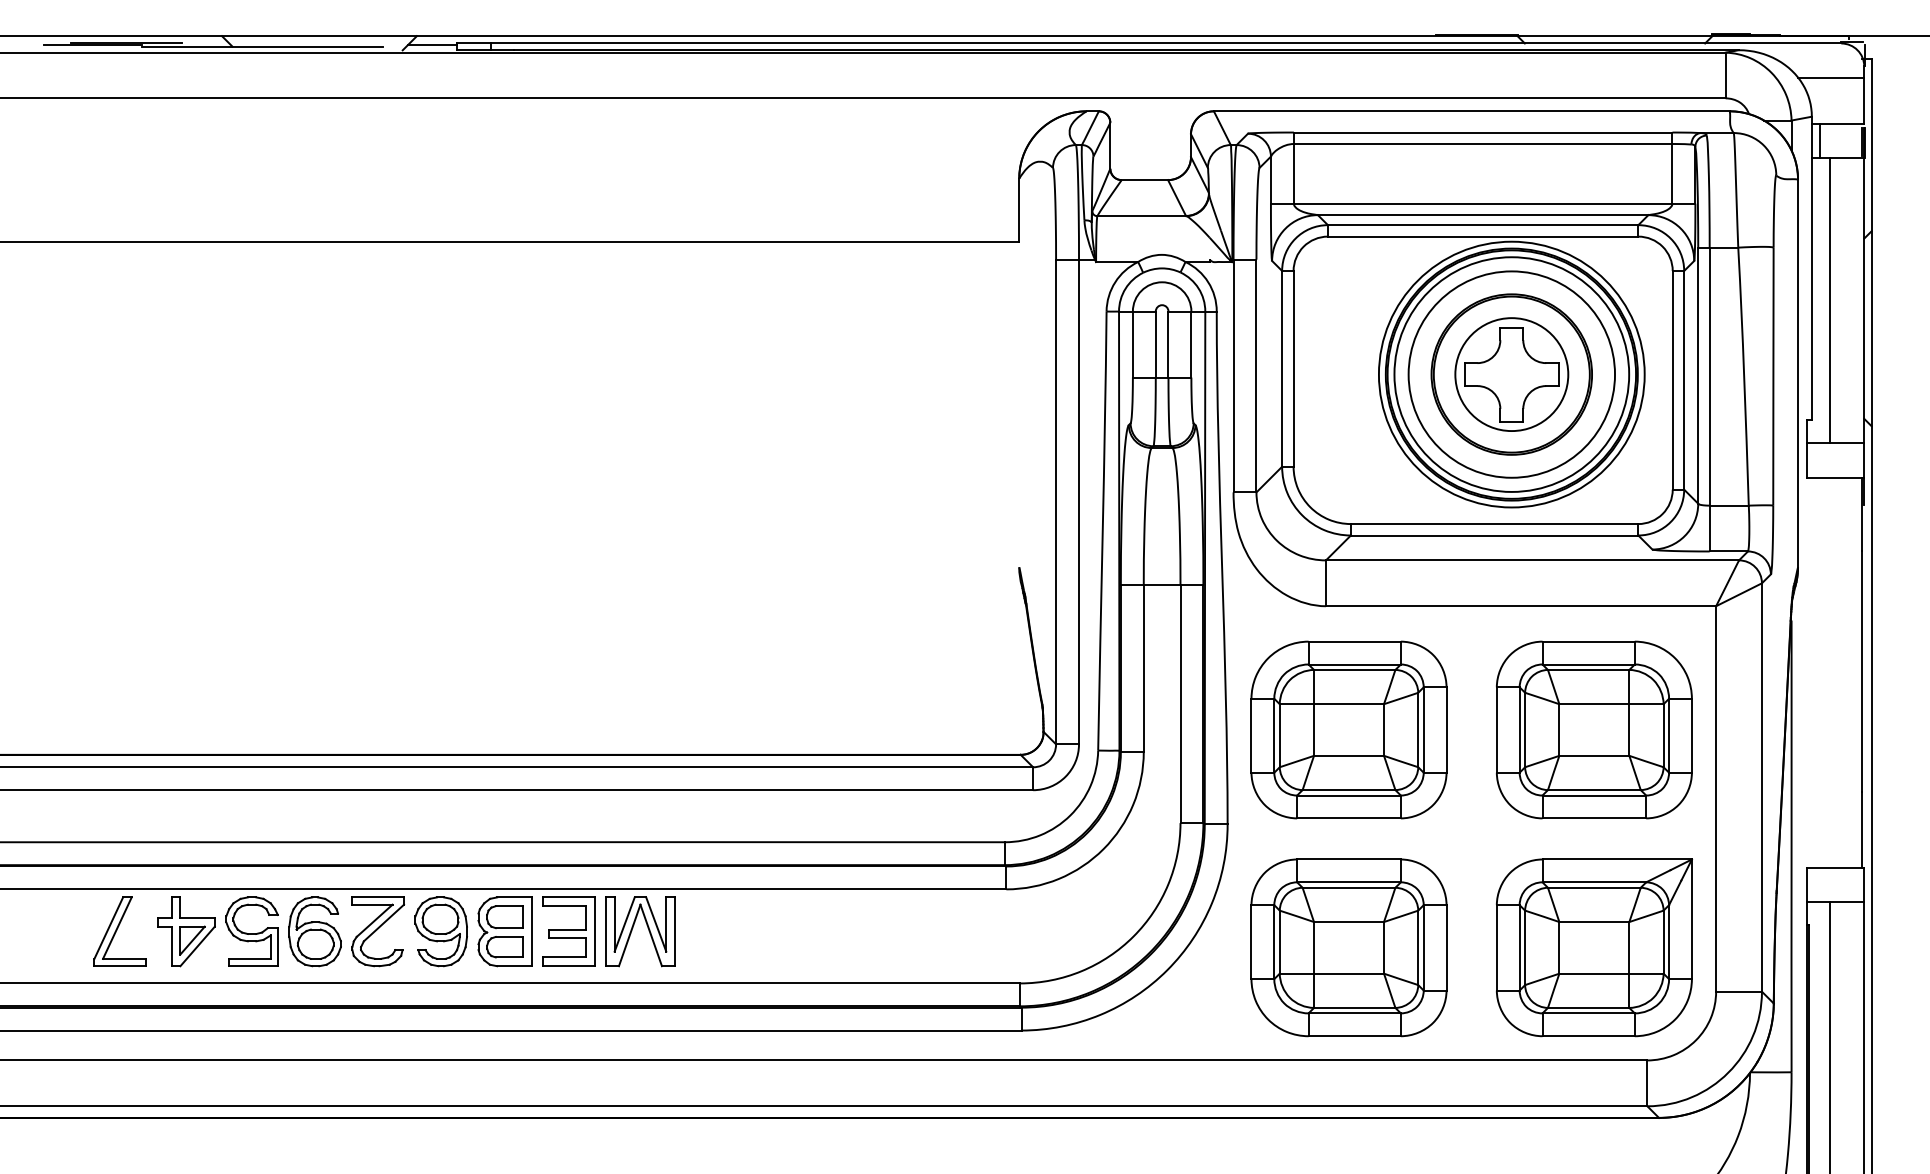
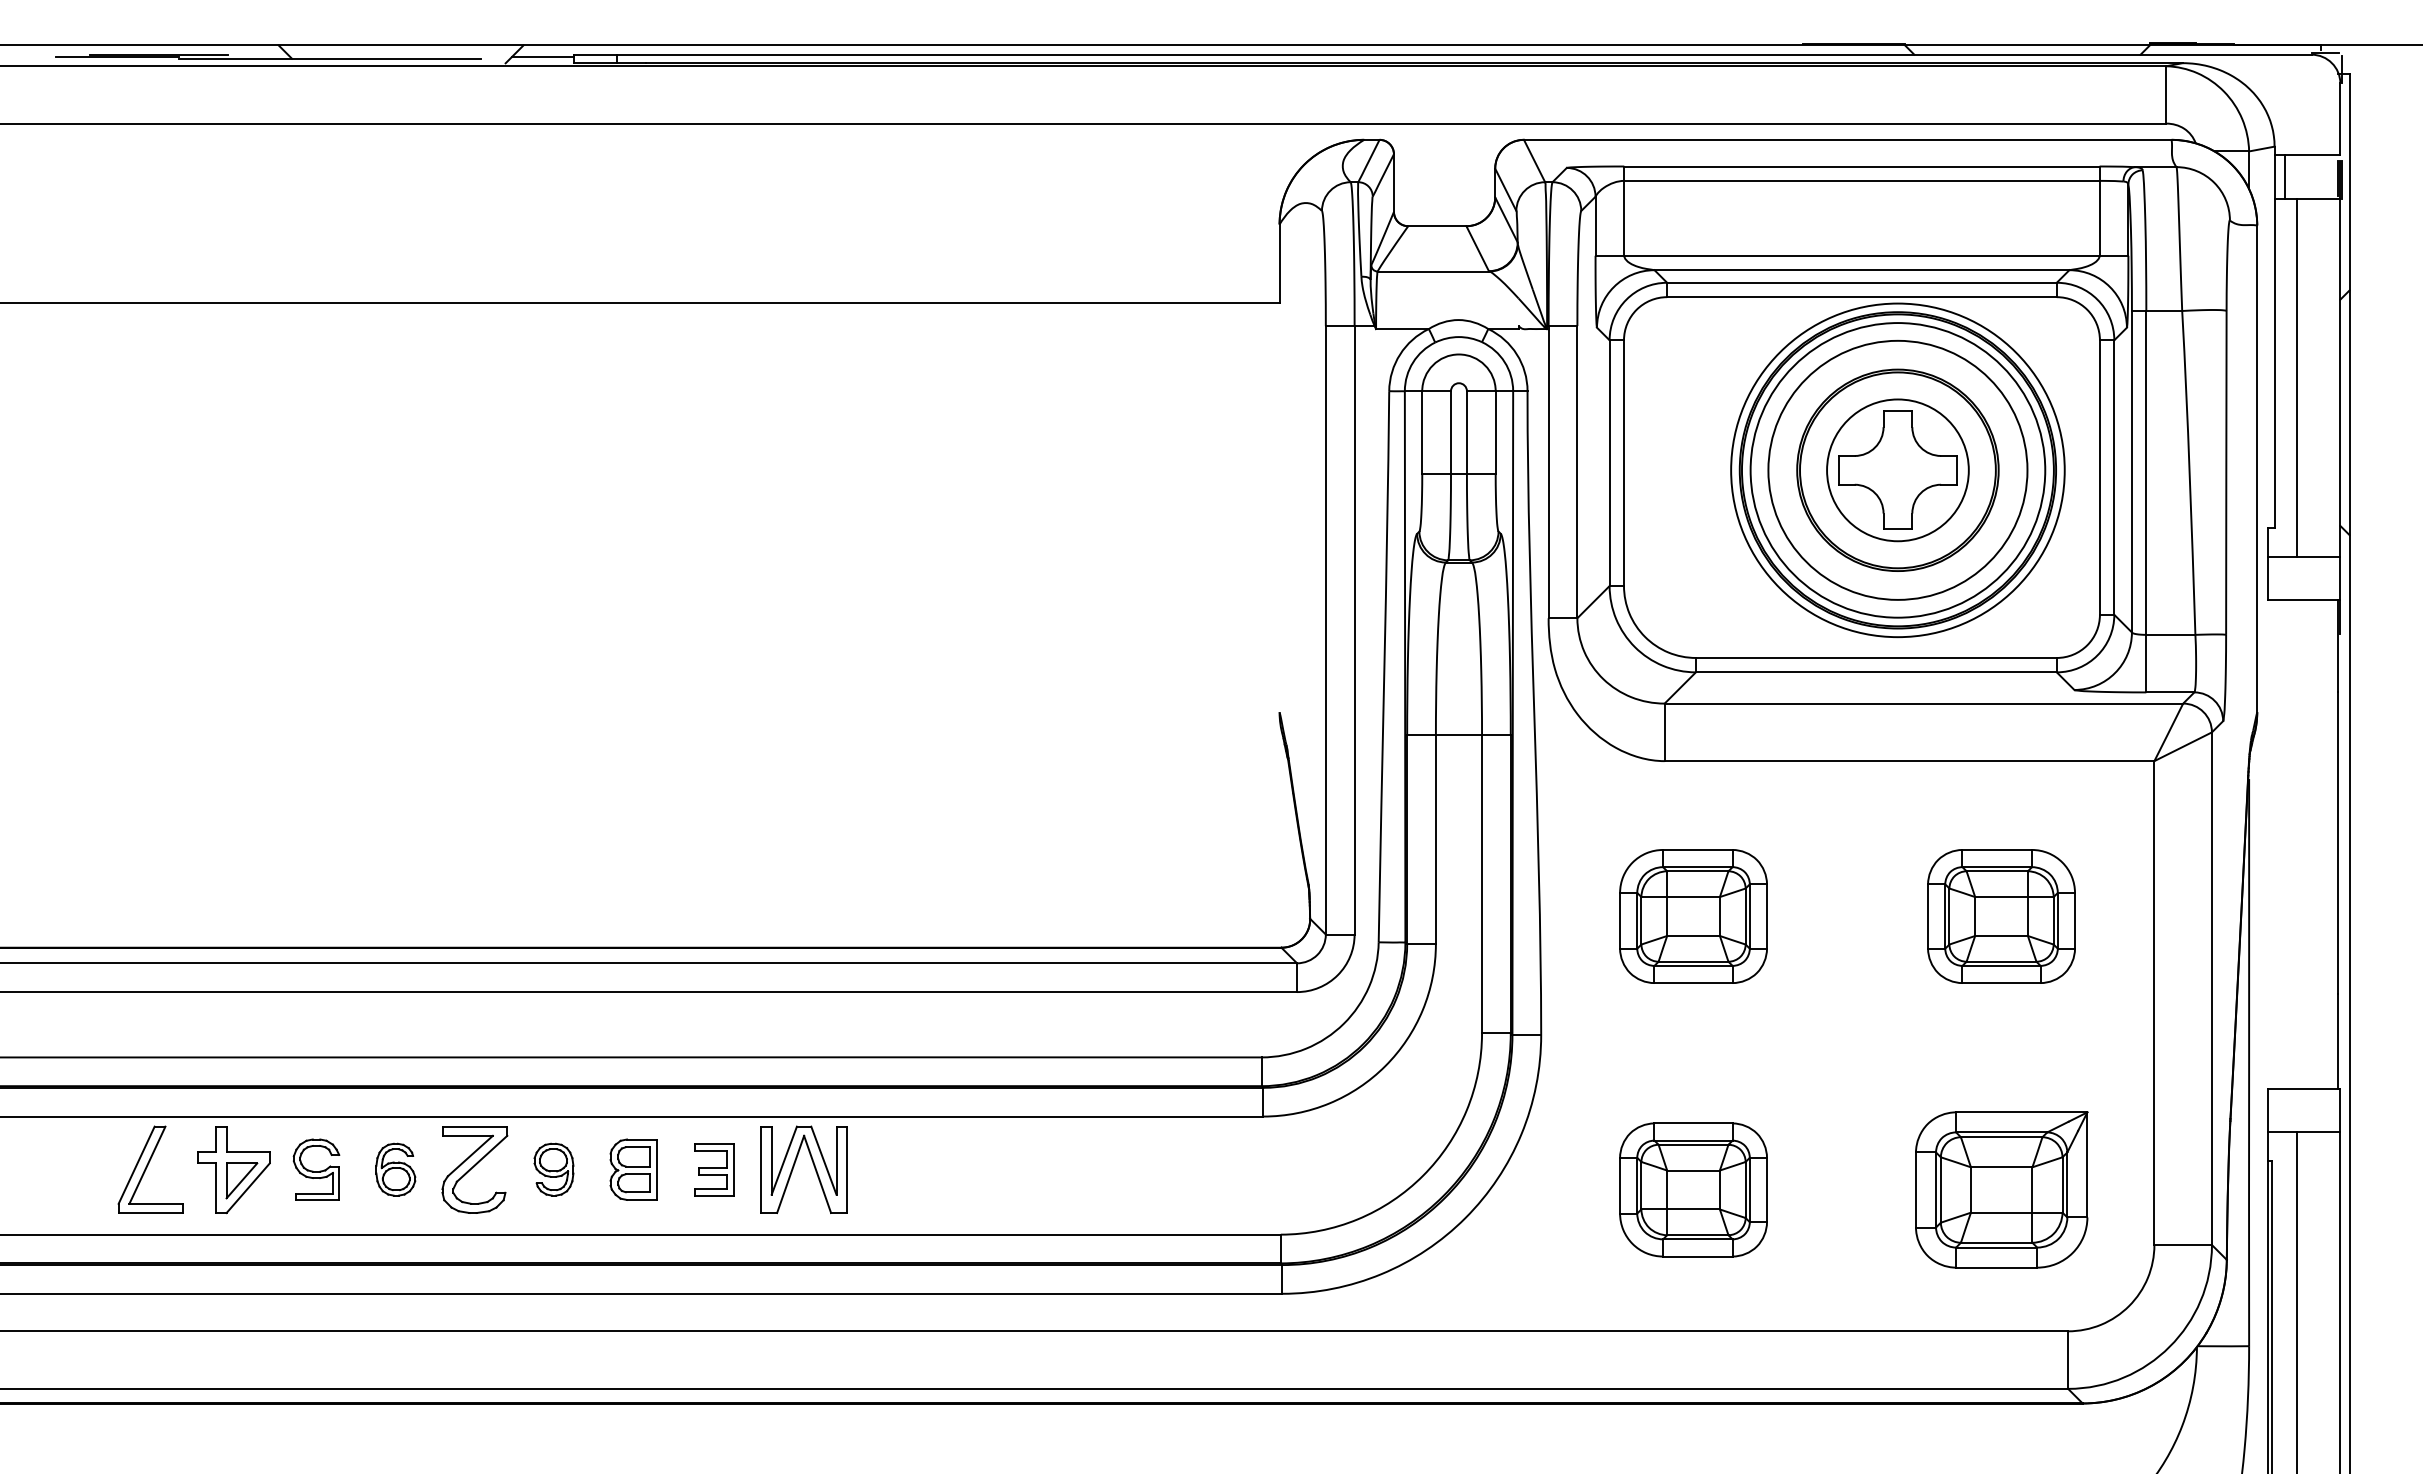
line: (1830, 77) -> (2298, 97), removed
part: (1348, 729) -> (1693, 916), size x0.6
part: (1594, 729) -> (2001, 916), size x0.6
part: (252, 931) -> (316, 1169), size x0.7
part: (314, 931) -> (395, 1169), size x0.6
part: (440, 931) -> (553, 1169), size x0.6
part: (504, 931) -> (633, 1169), size x0.7
part: (569, 931) -> (714, 1169), size x0.6
part: (1348, 947) -> (1693, 1189), size x0.6
part: (1594, 947) -> (2001, 1189), size x0.7

